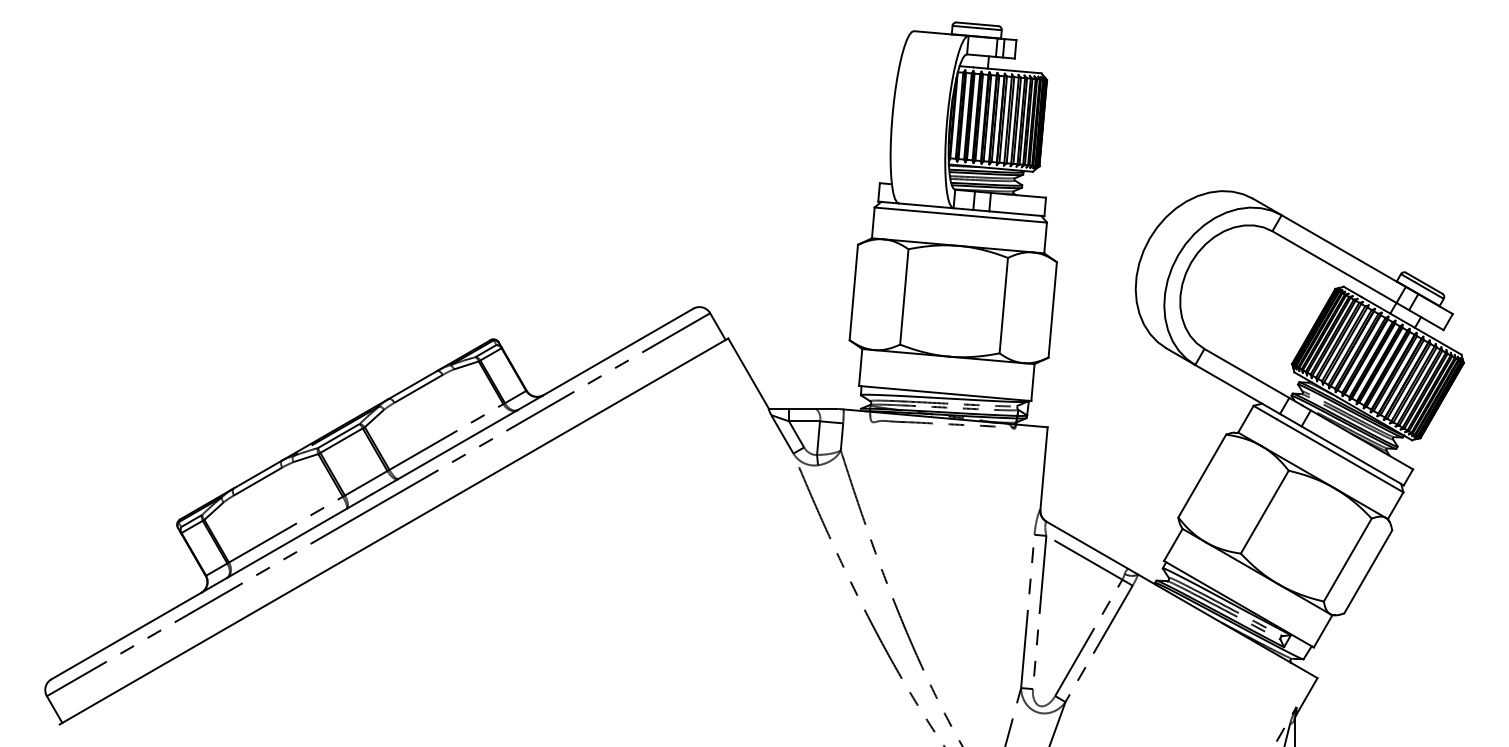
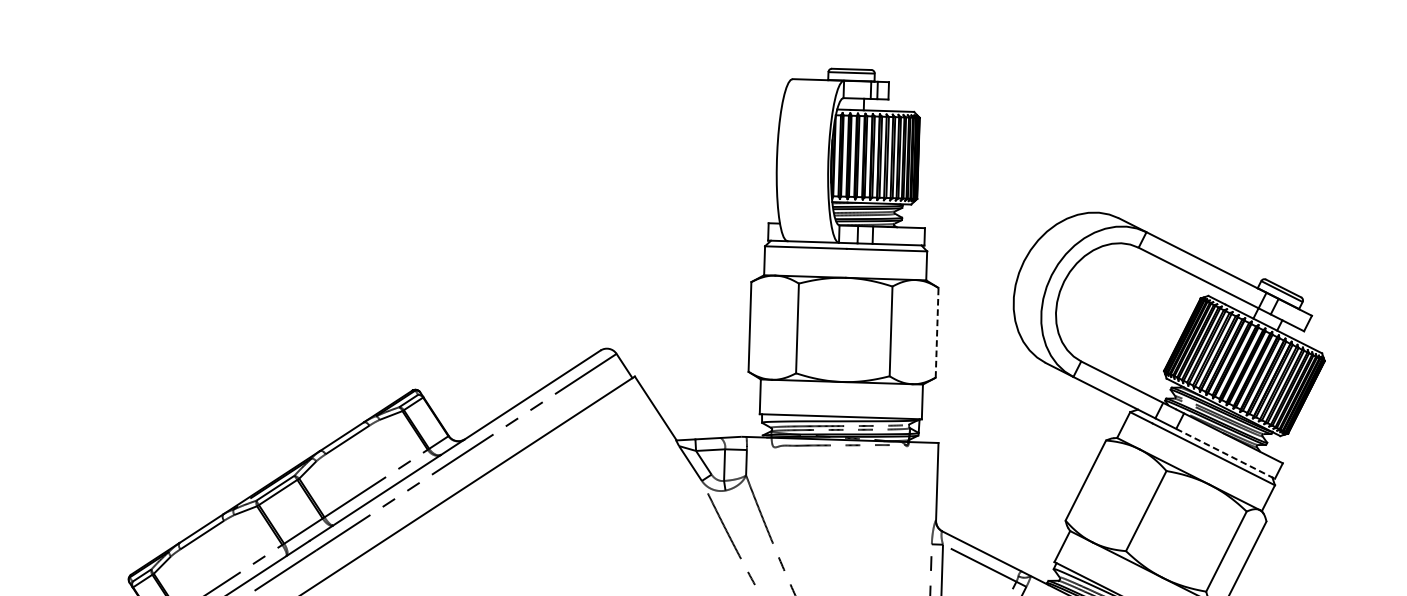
line: (1052, 309) -> (936, 332), solid -> dashed
line: (1353, 456) -> (1226, 454), solid -> dashed

